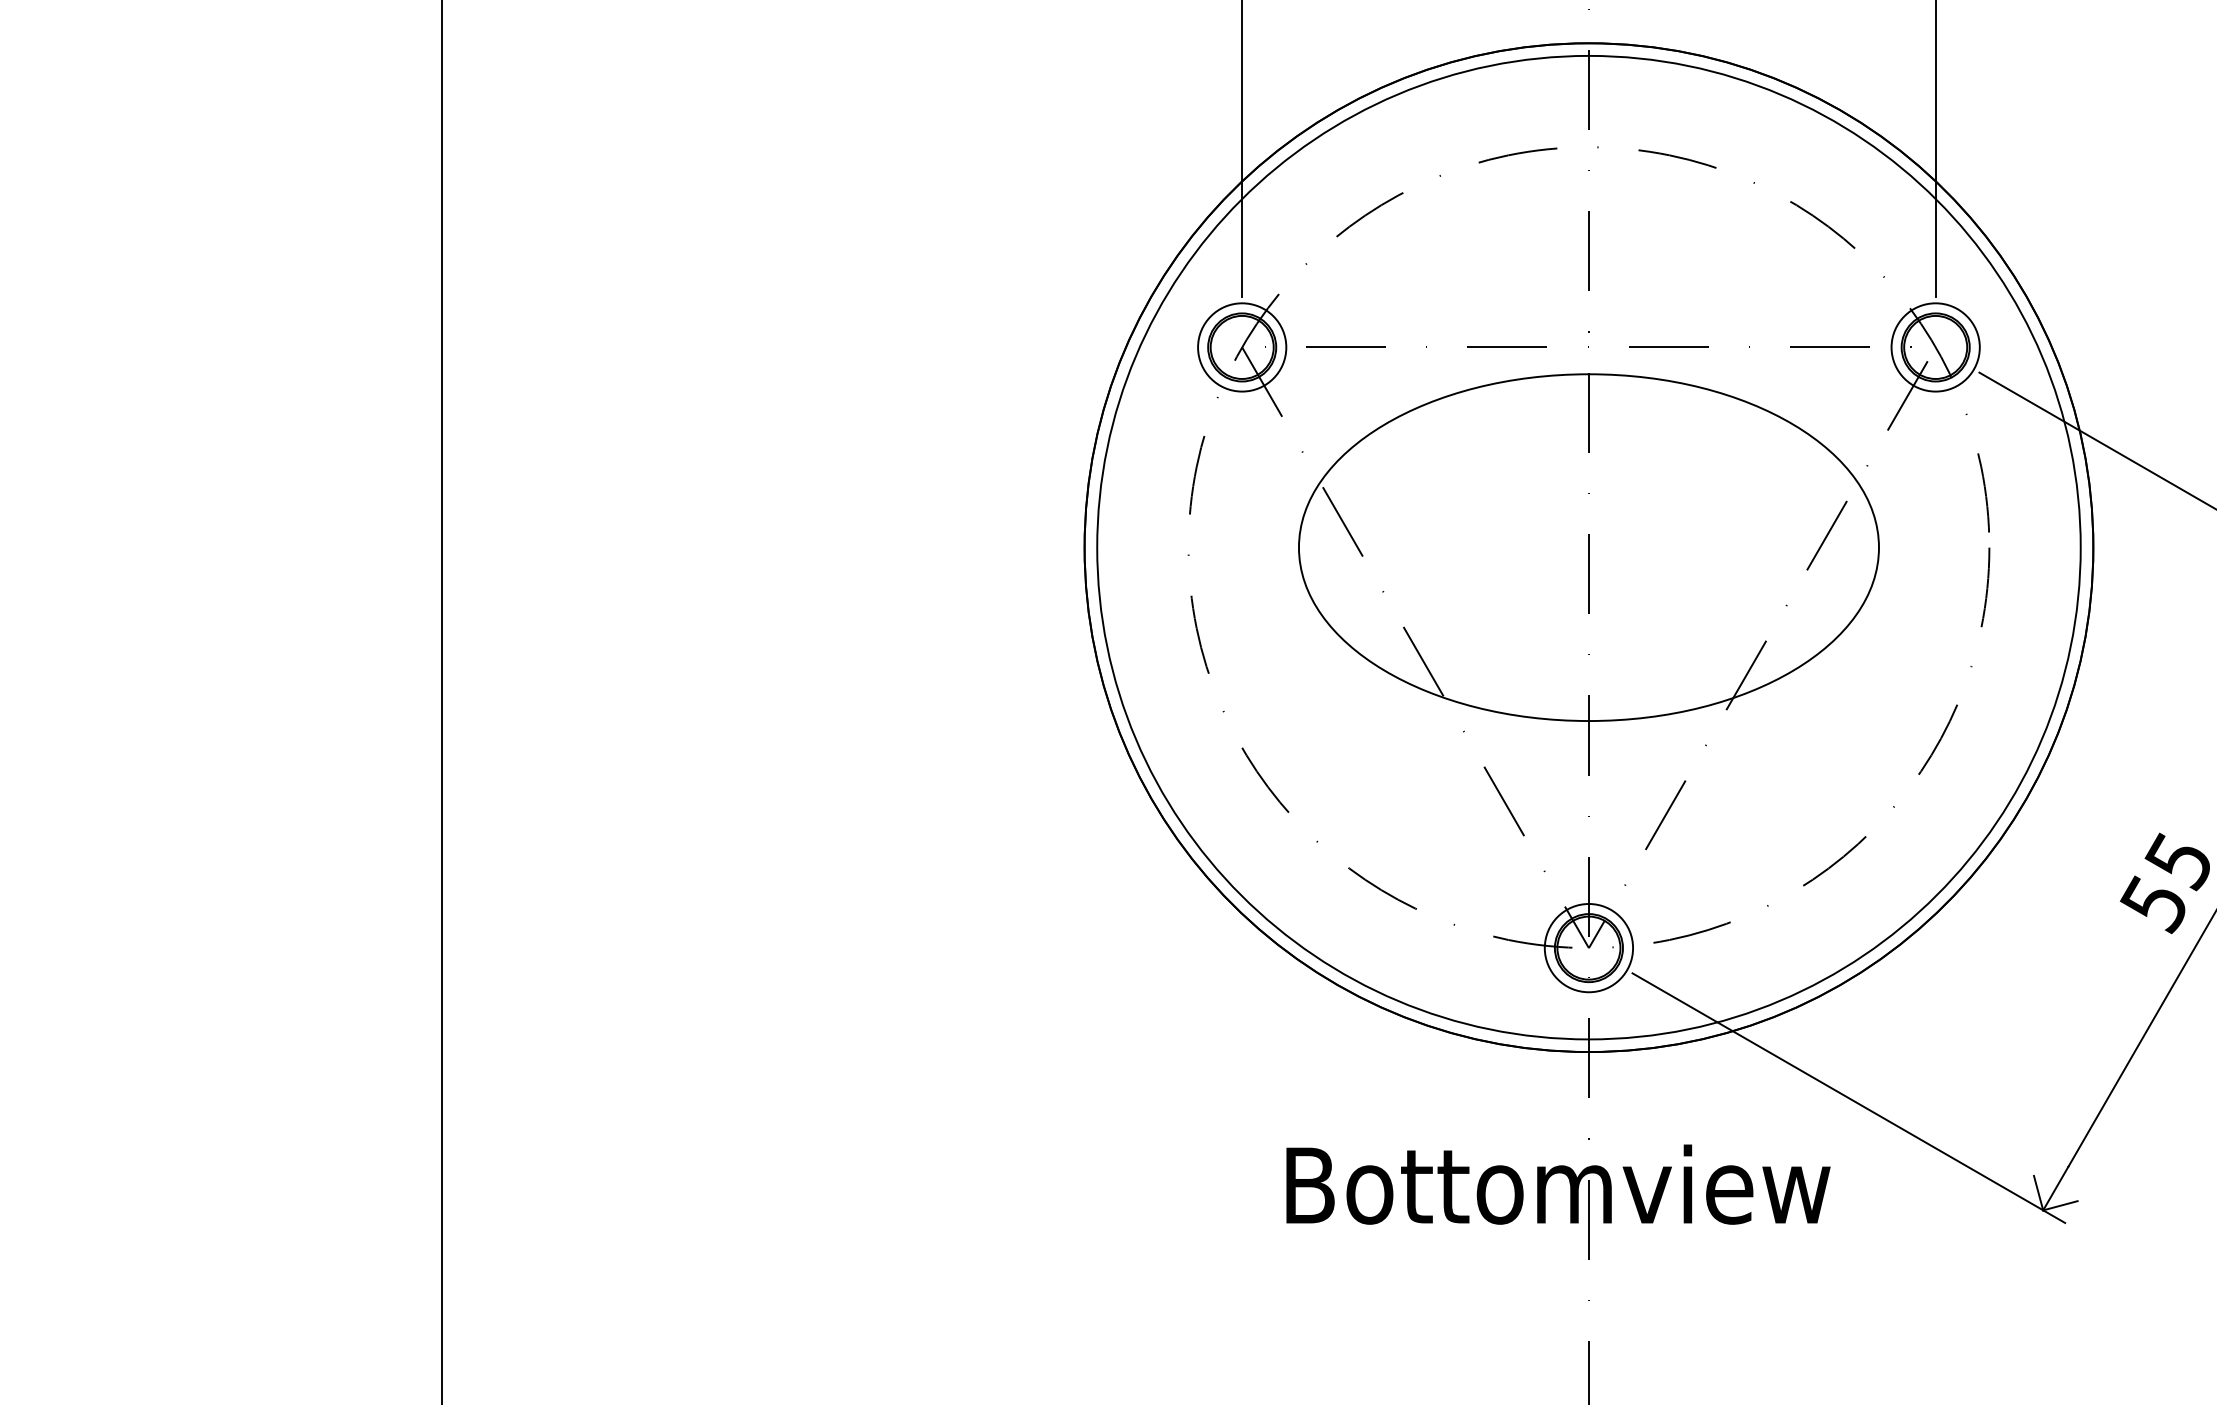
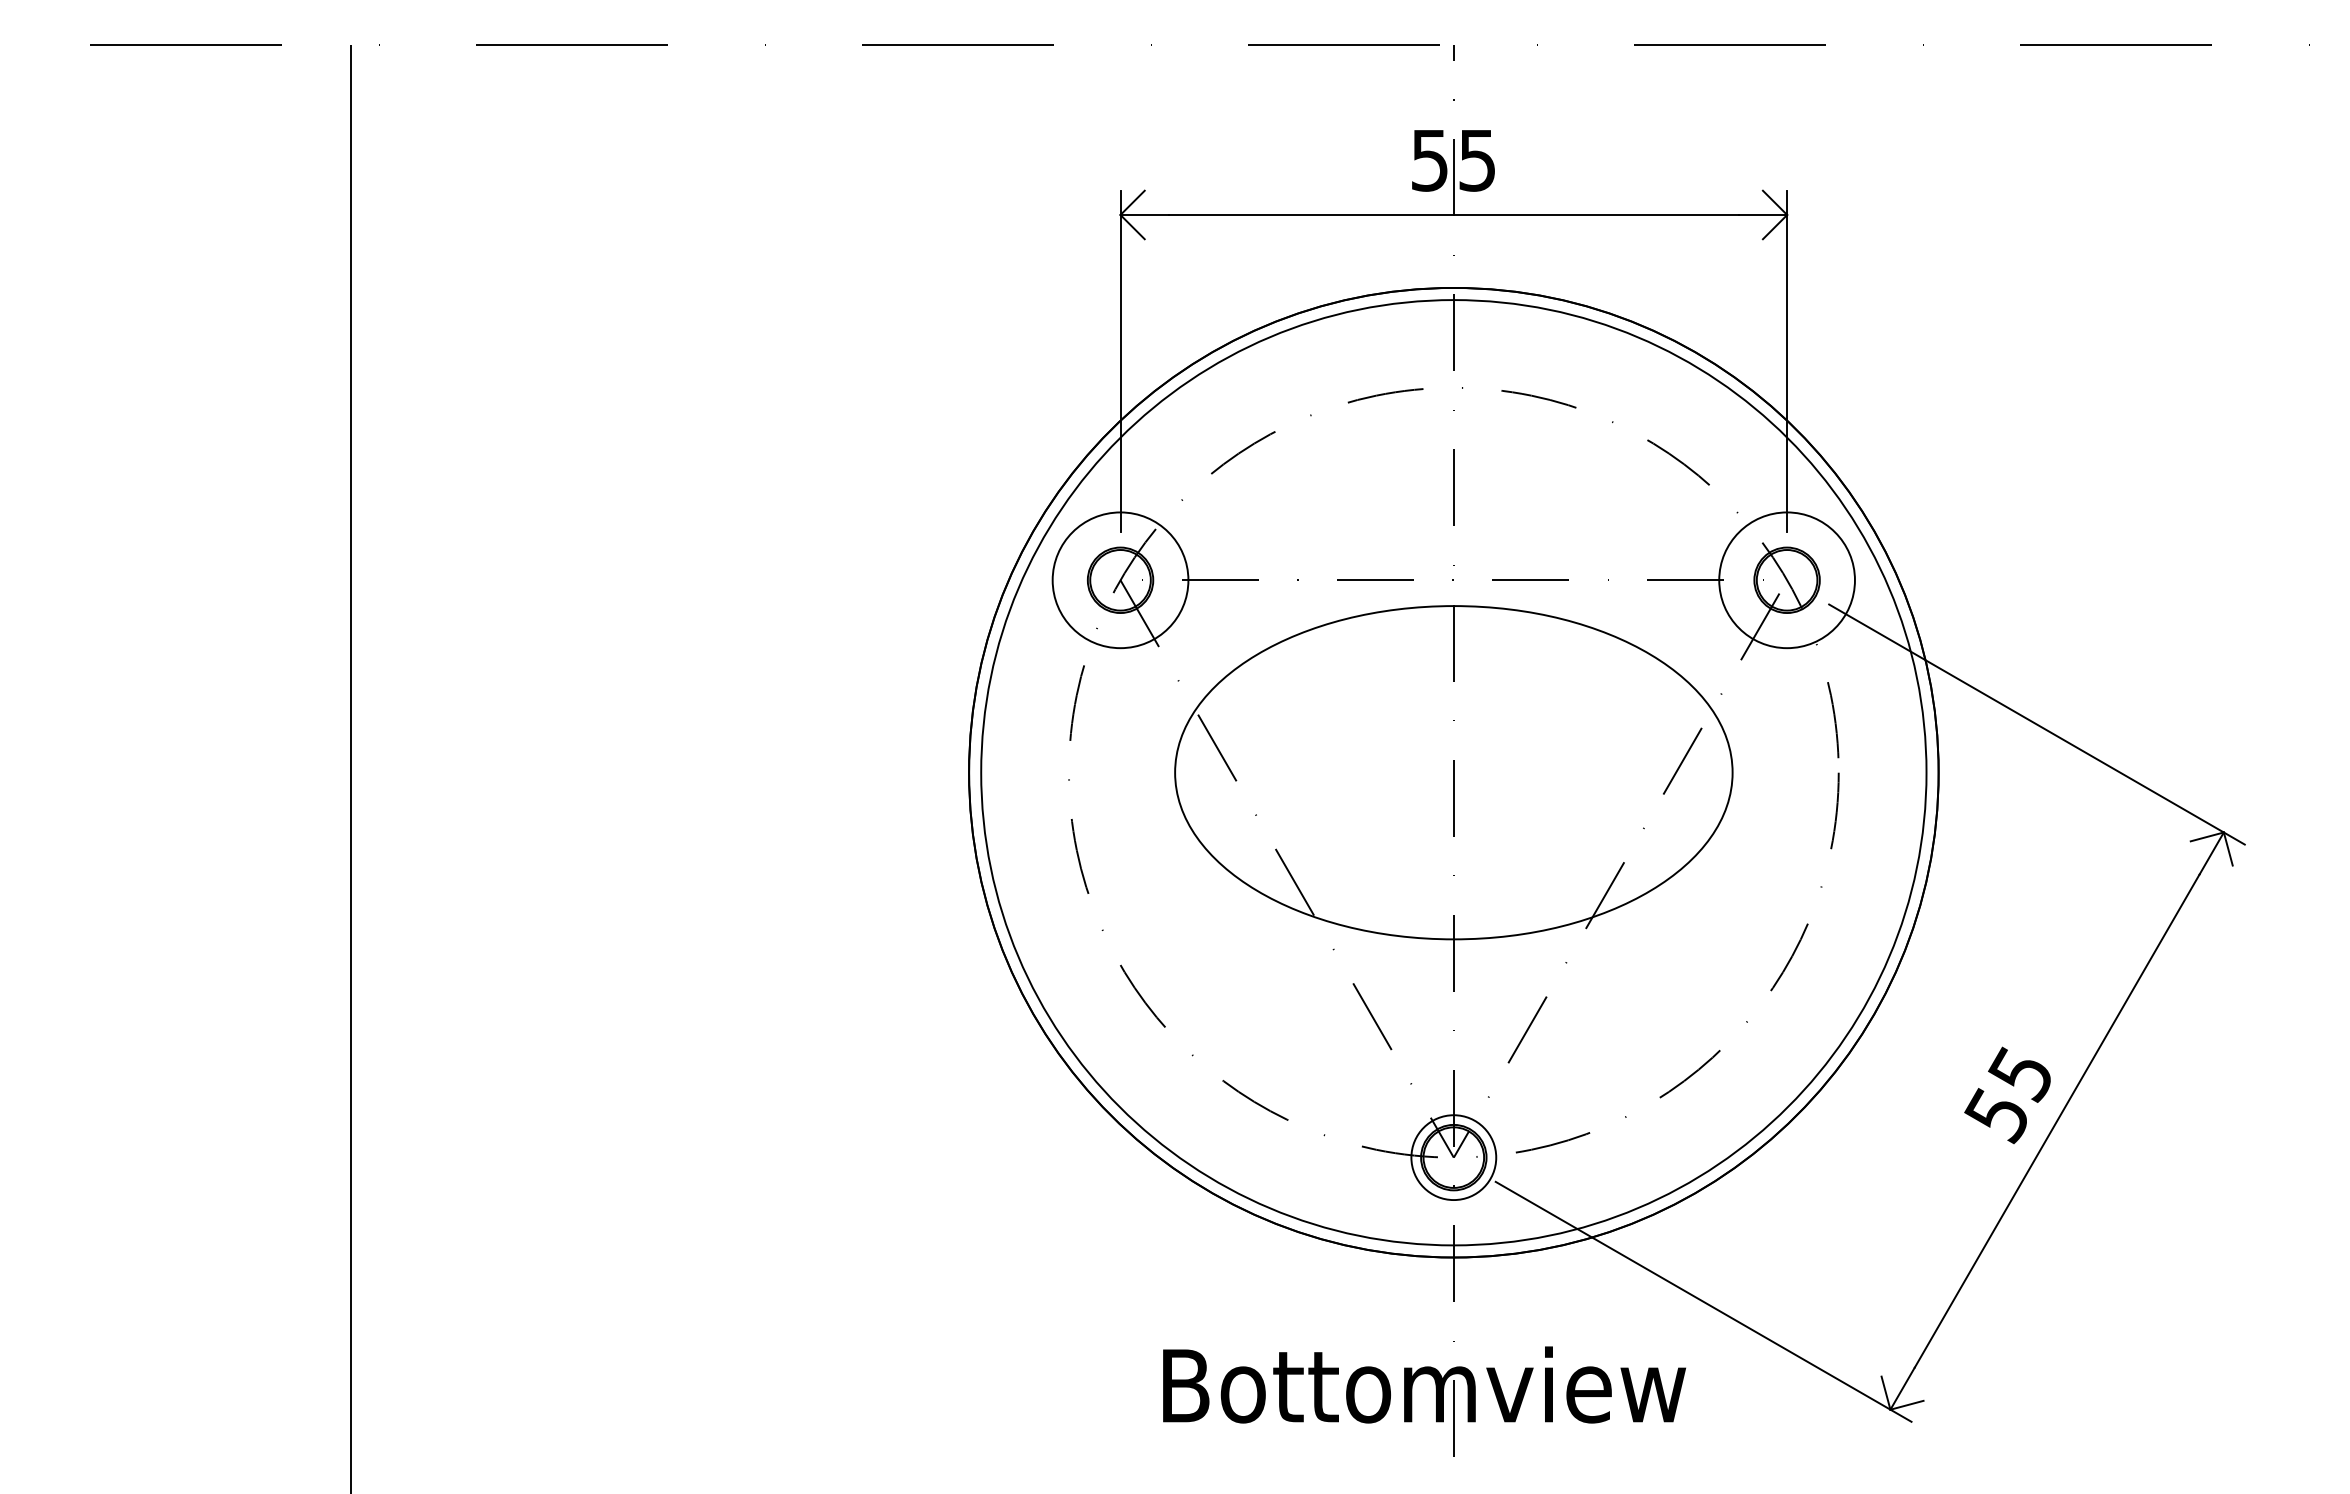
circle: (1242, 346) -> (1120, 579), size x1.6
circle: (1935, 346) -> (1786, 579), size x1.6

